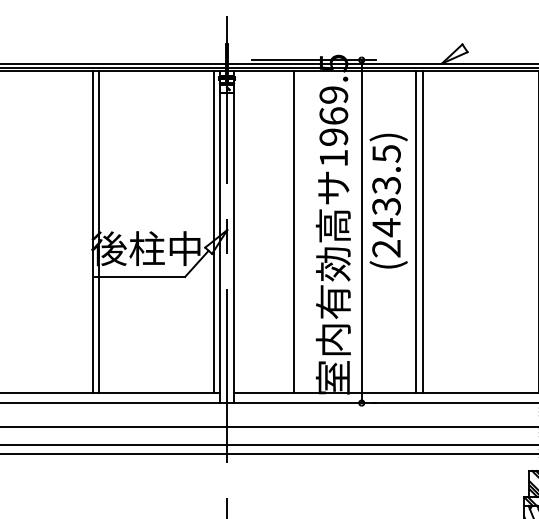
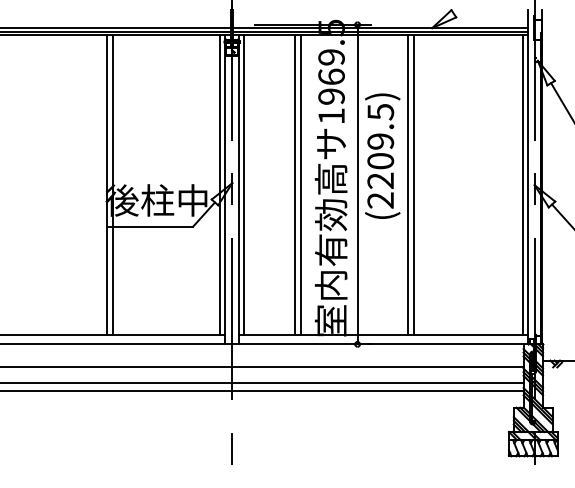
text: (386, 206) -> (380, 161), (2433.5) -> (2209.5)
line: (239, 231) -> (243, 184), added
line: (300, 231) -> (300, 184), added

